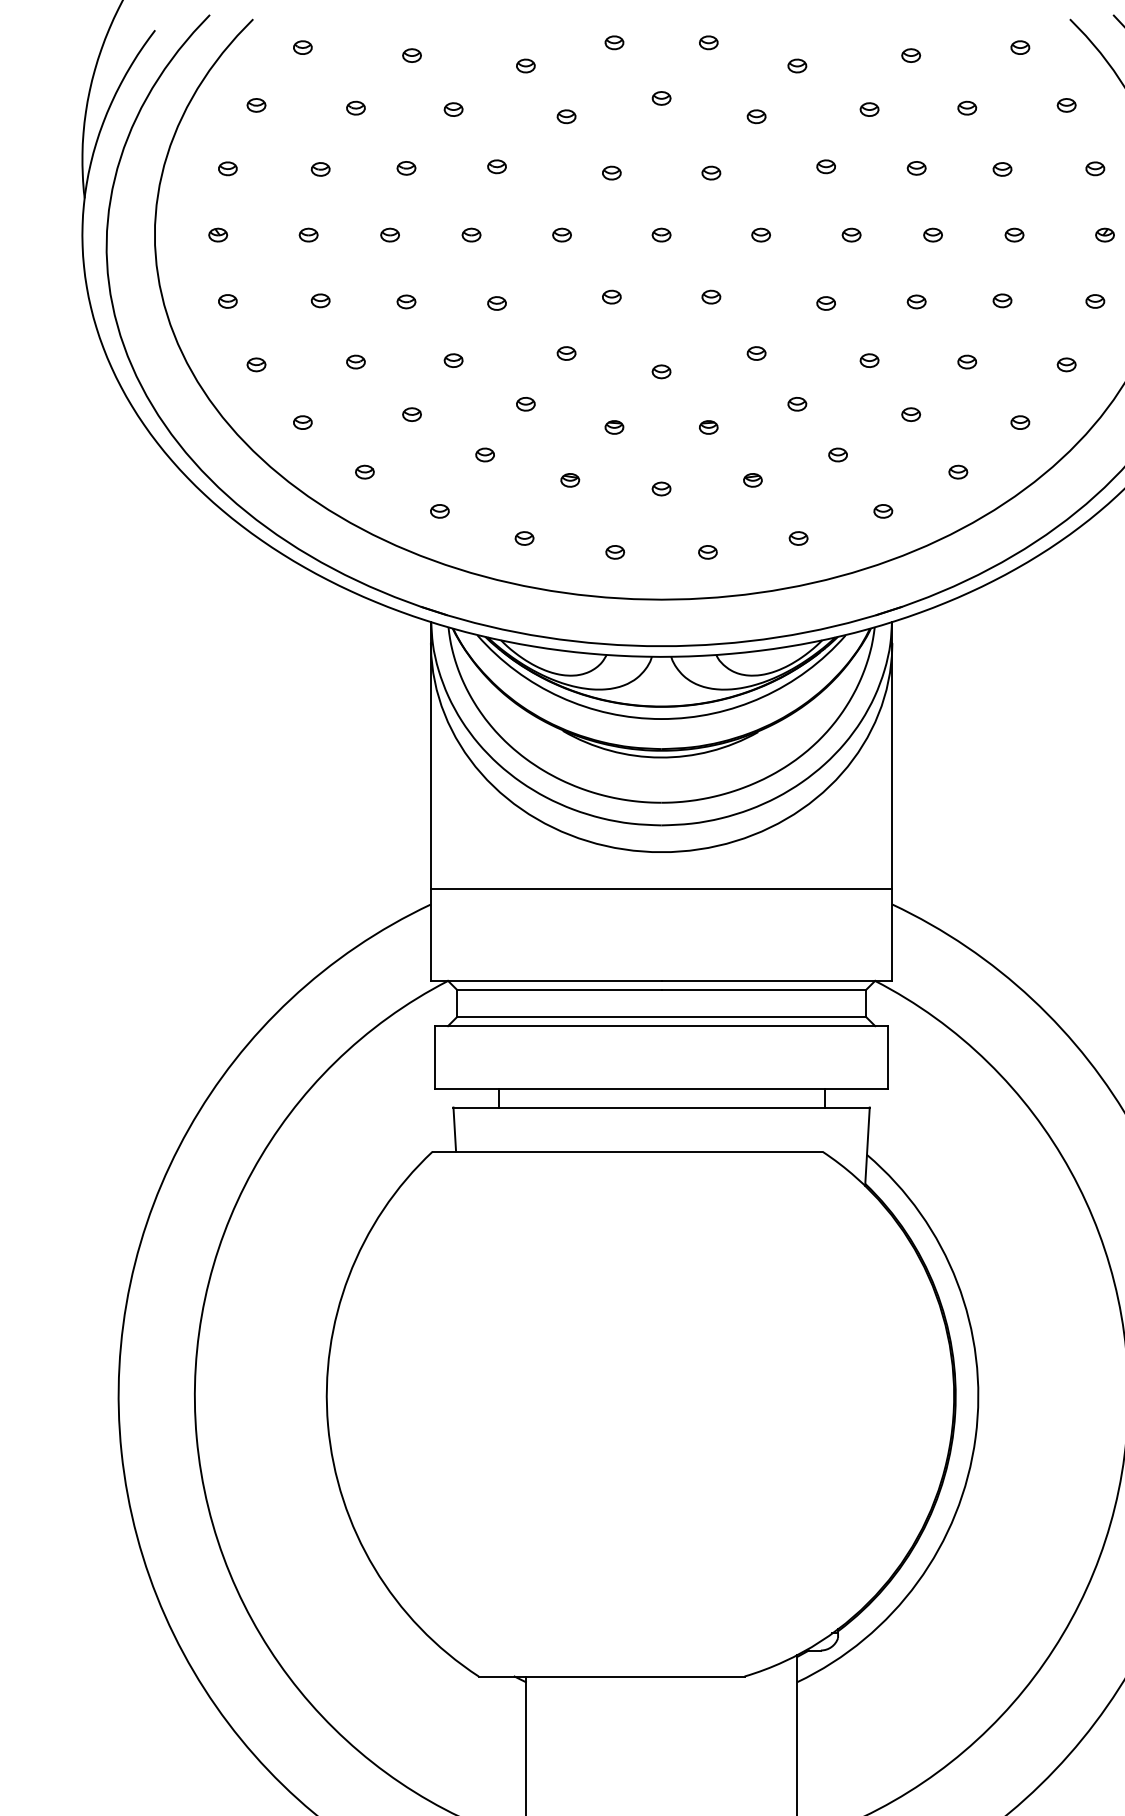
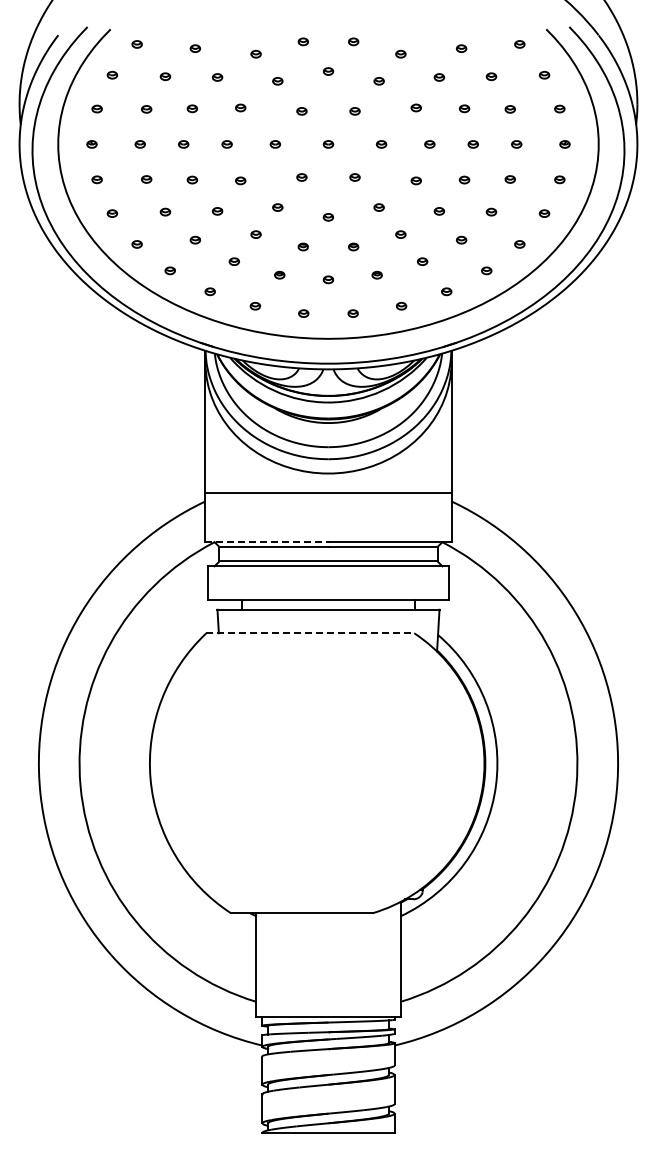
line: (545, 981) -> (266, 542), solid -> dashed
line: (627, 1152) -> (310, 633), solid -> dashed

